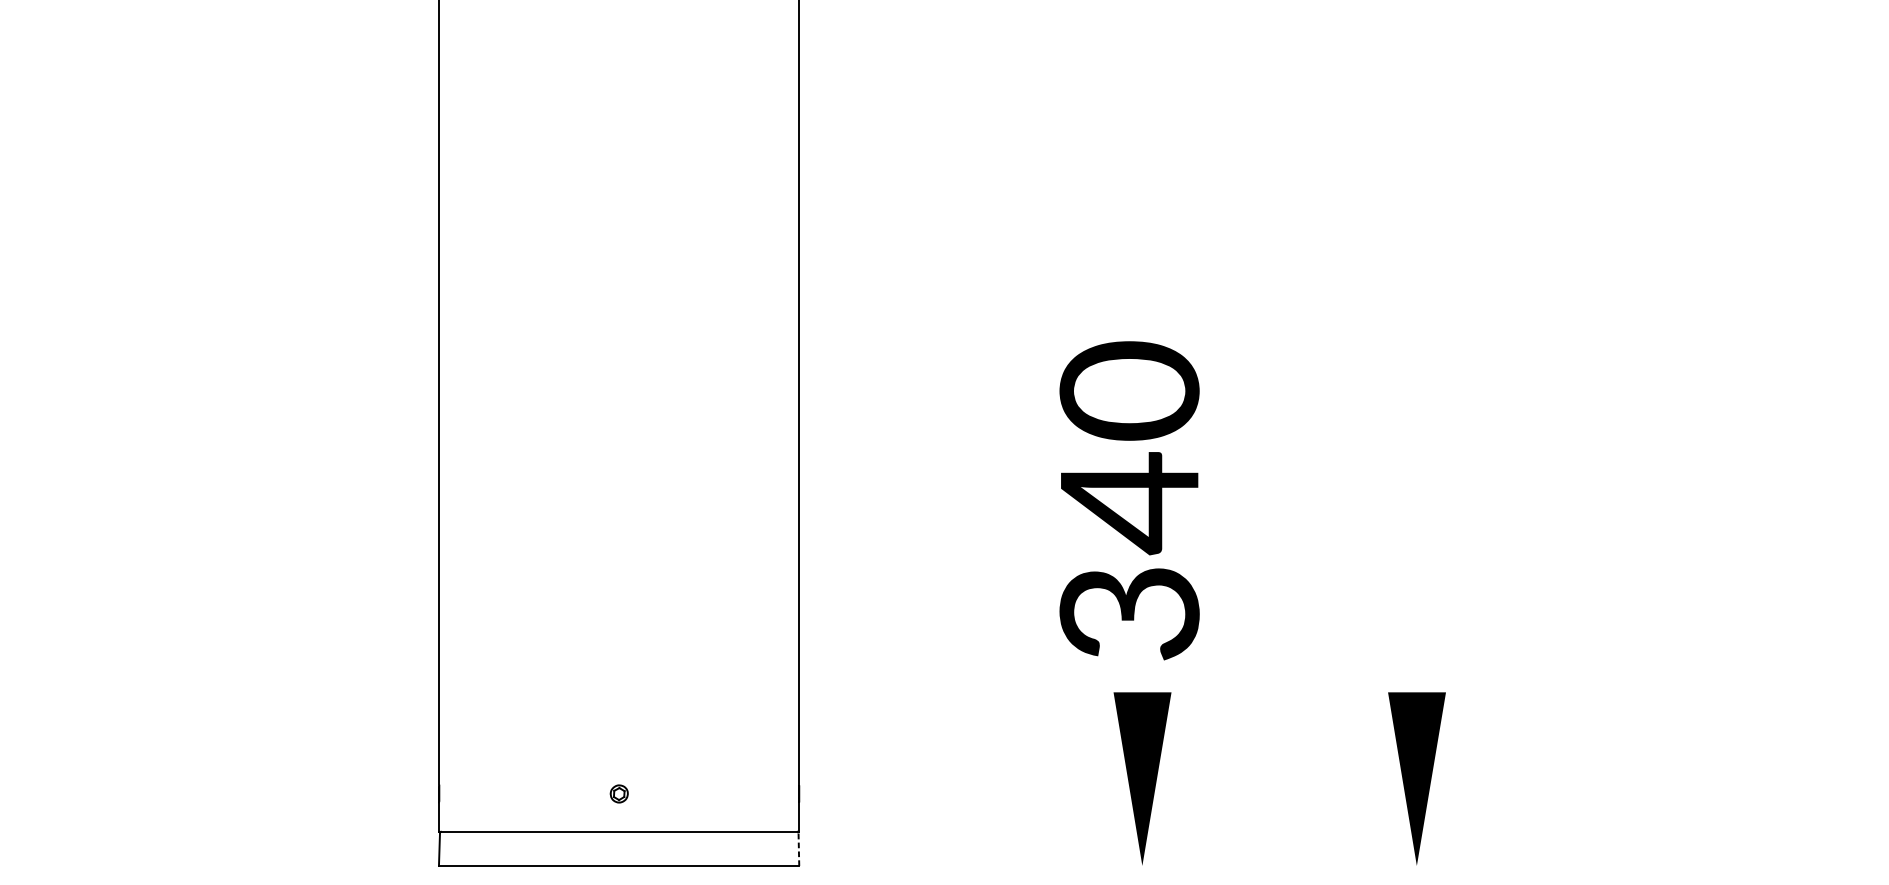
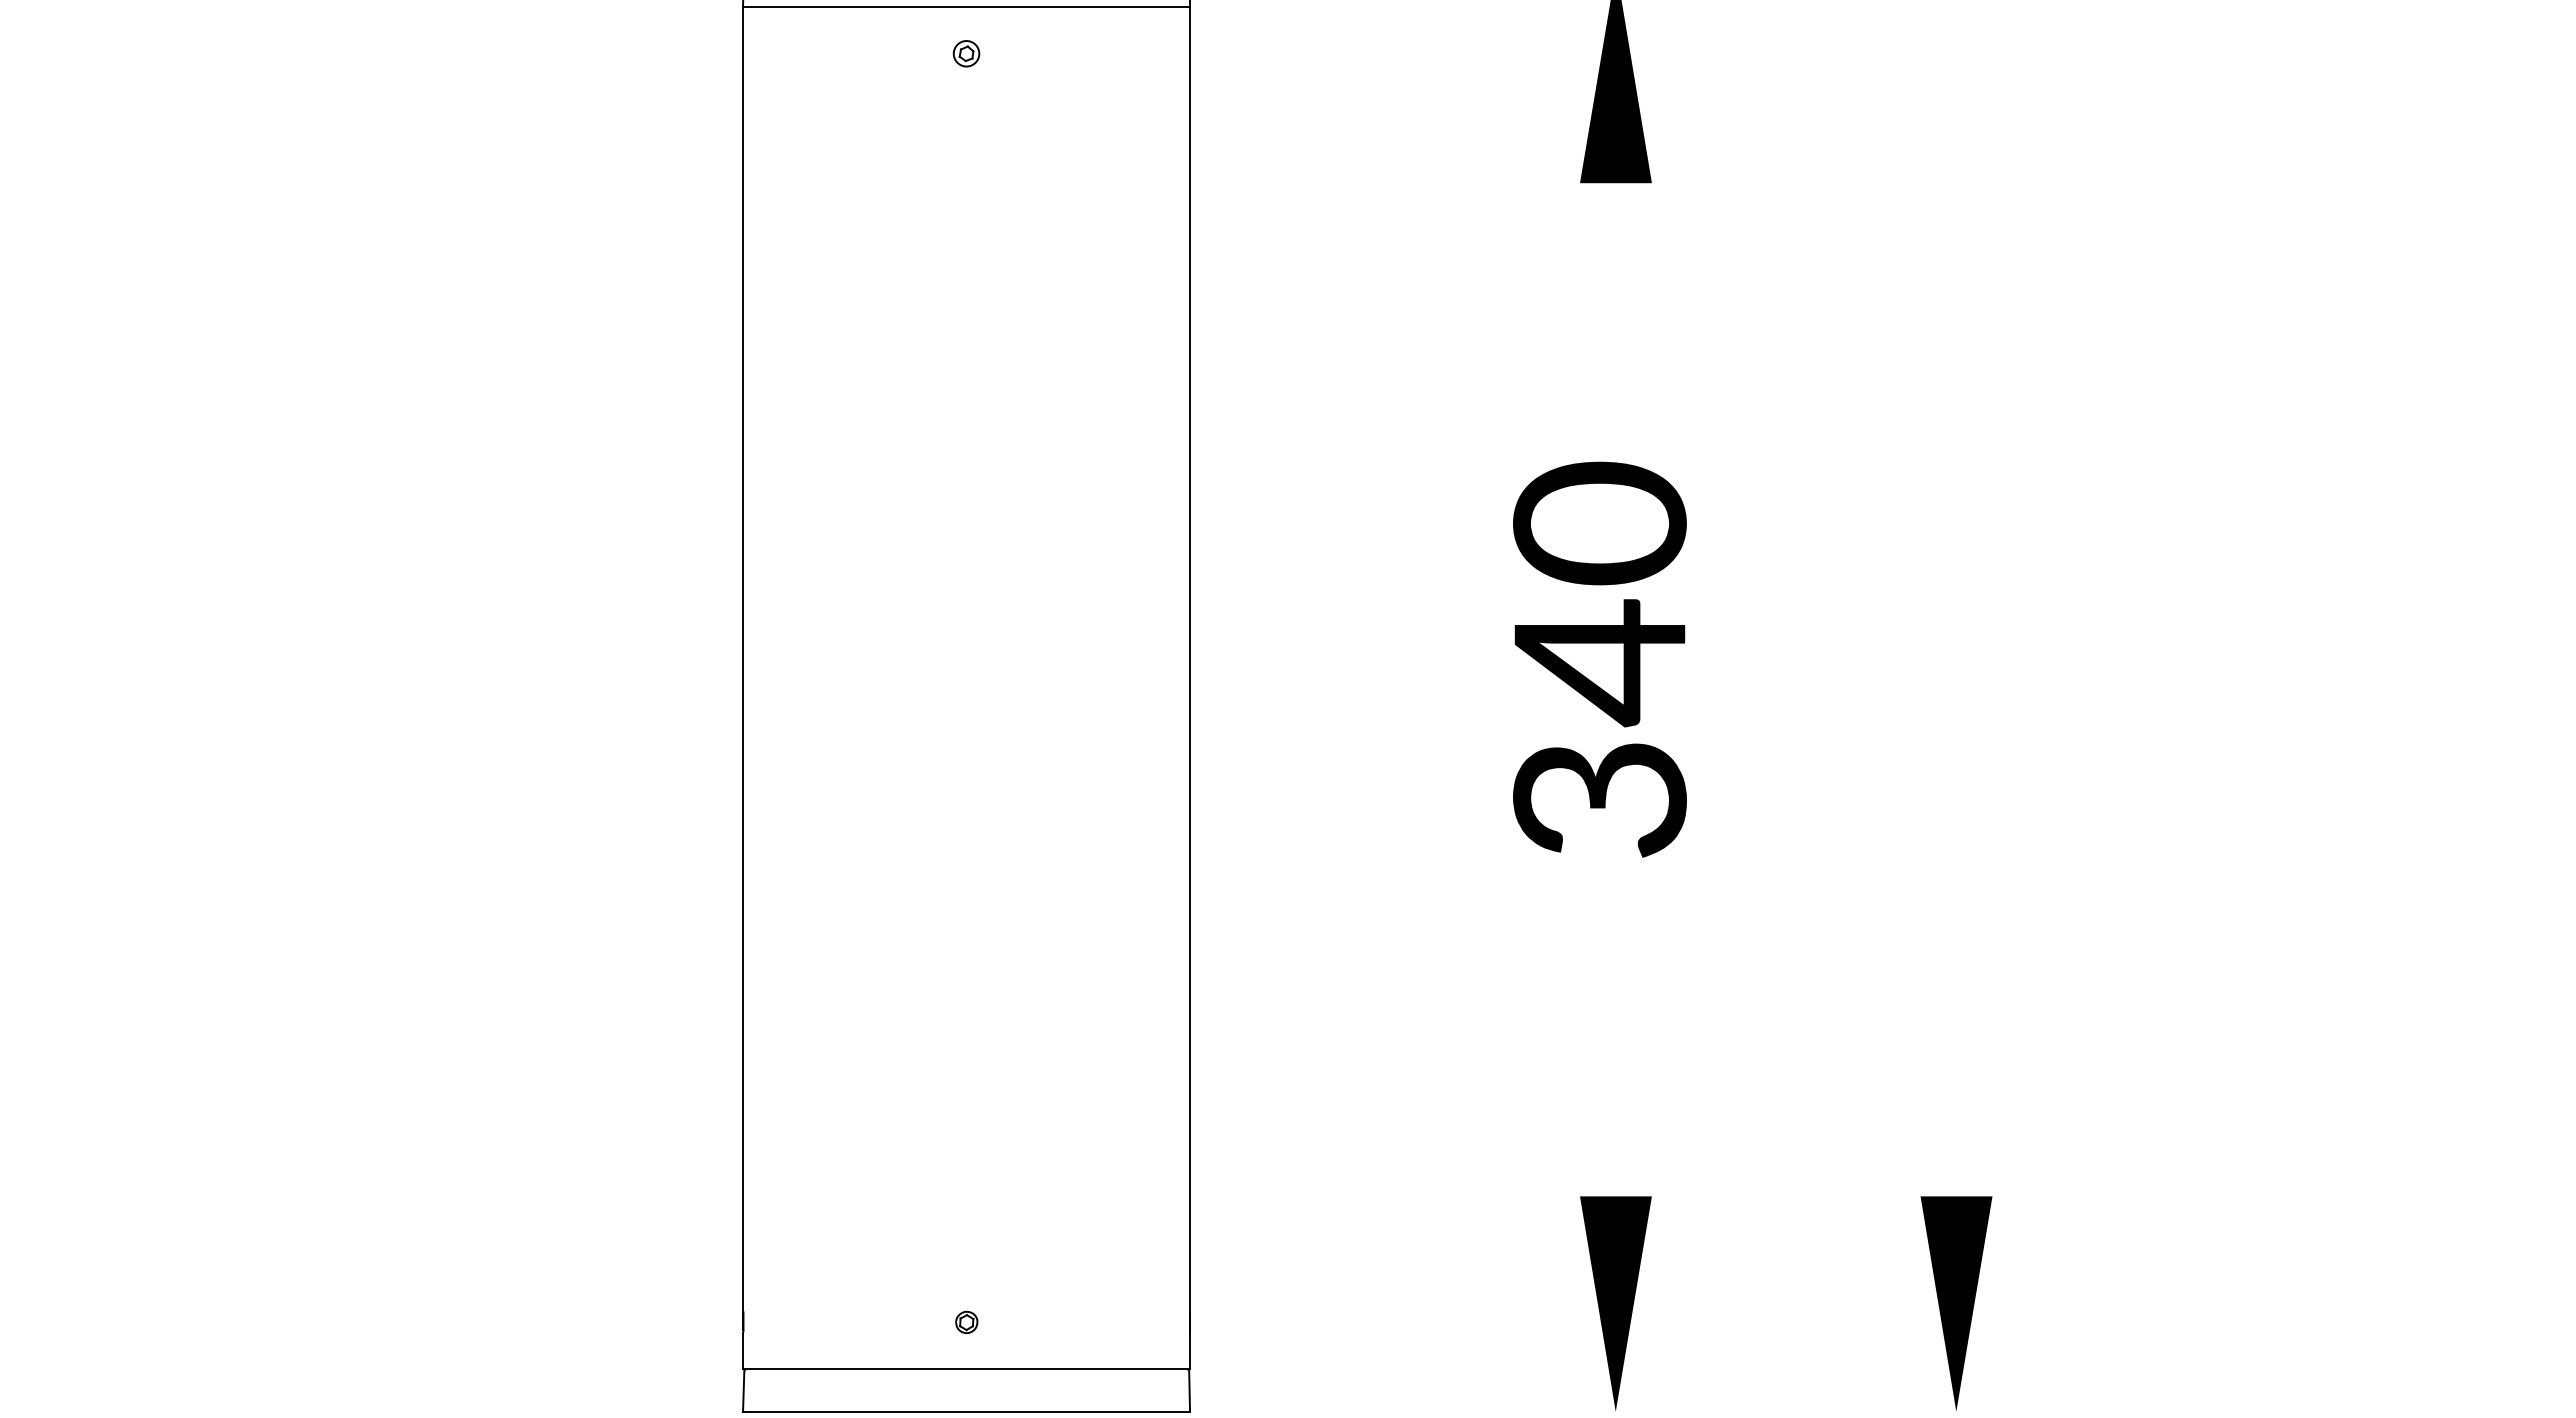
text: (1129, 500) -> (1599, 659), moved
line: (798, 849) -> (1189, 1391), dashed -> solid

